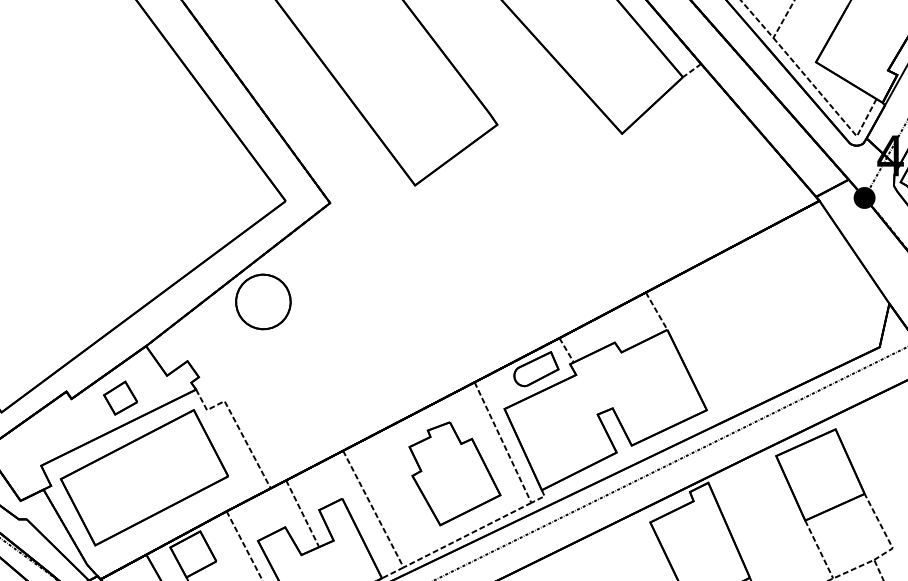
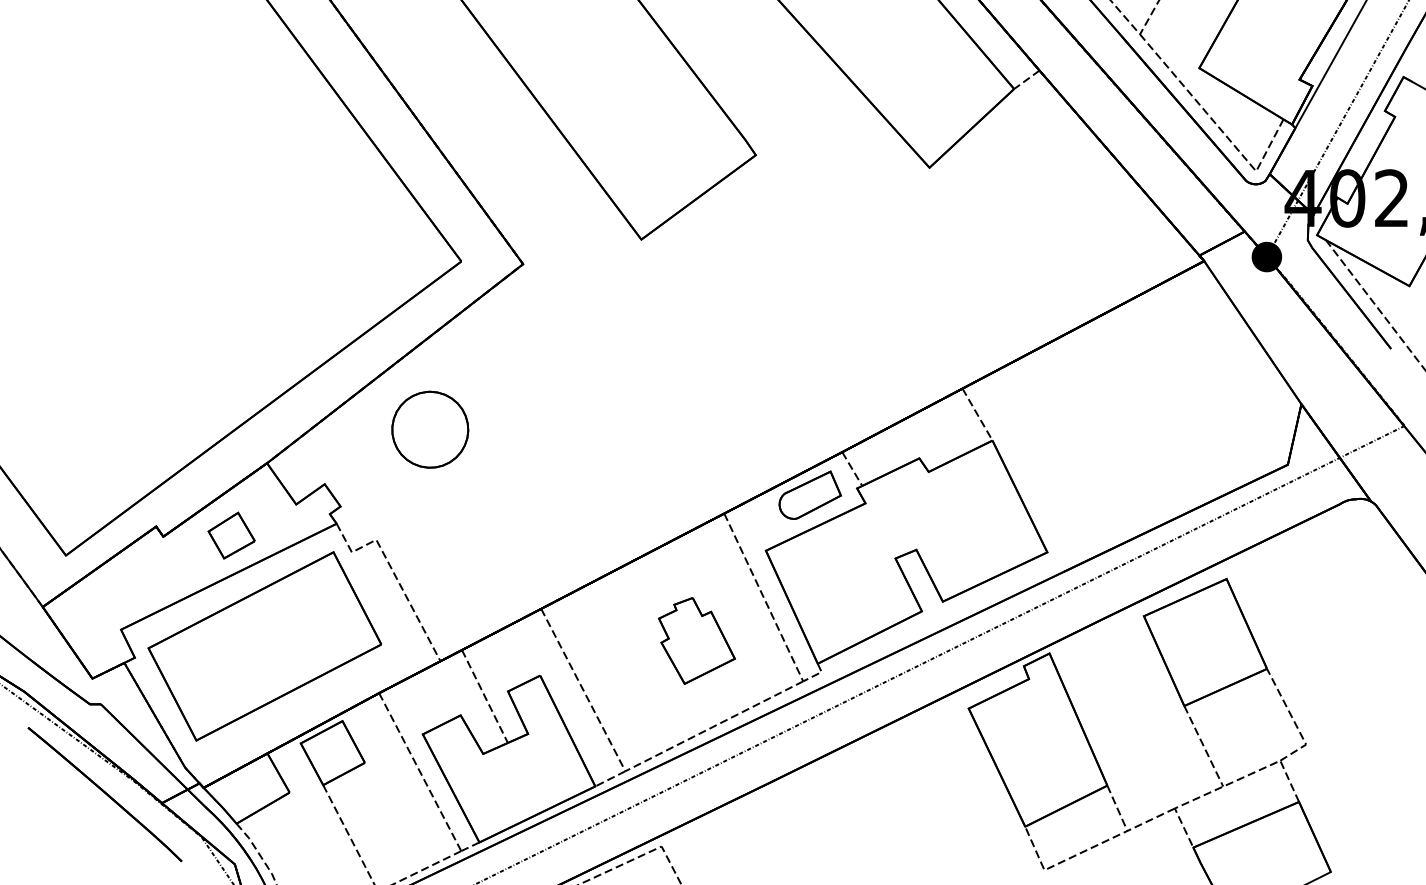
part: (263, 301) -> (430, 429), moved
part: (454, 473) -> (696, 640), size x0.6

